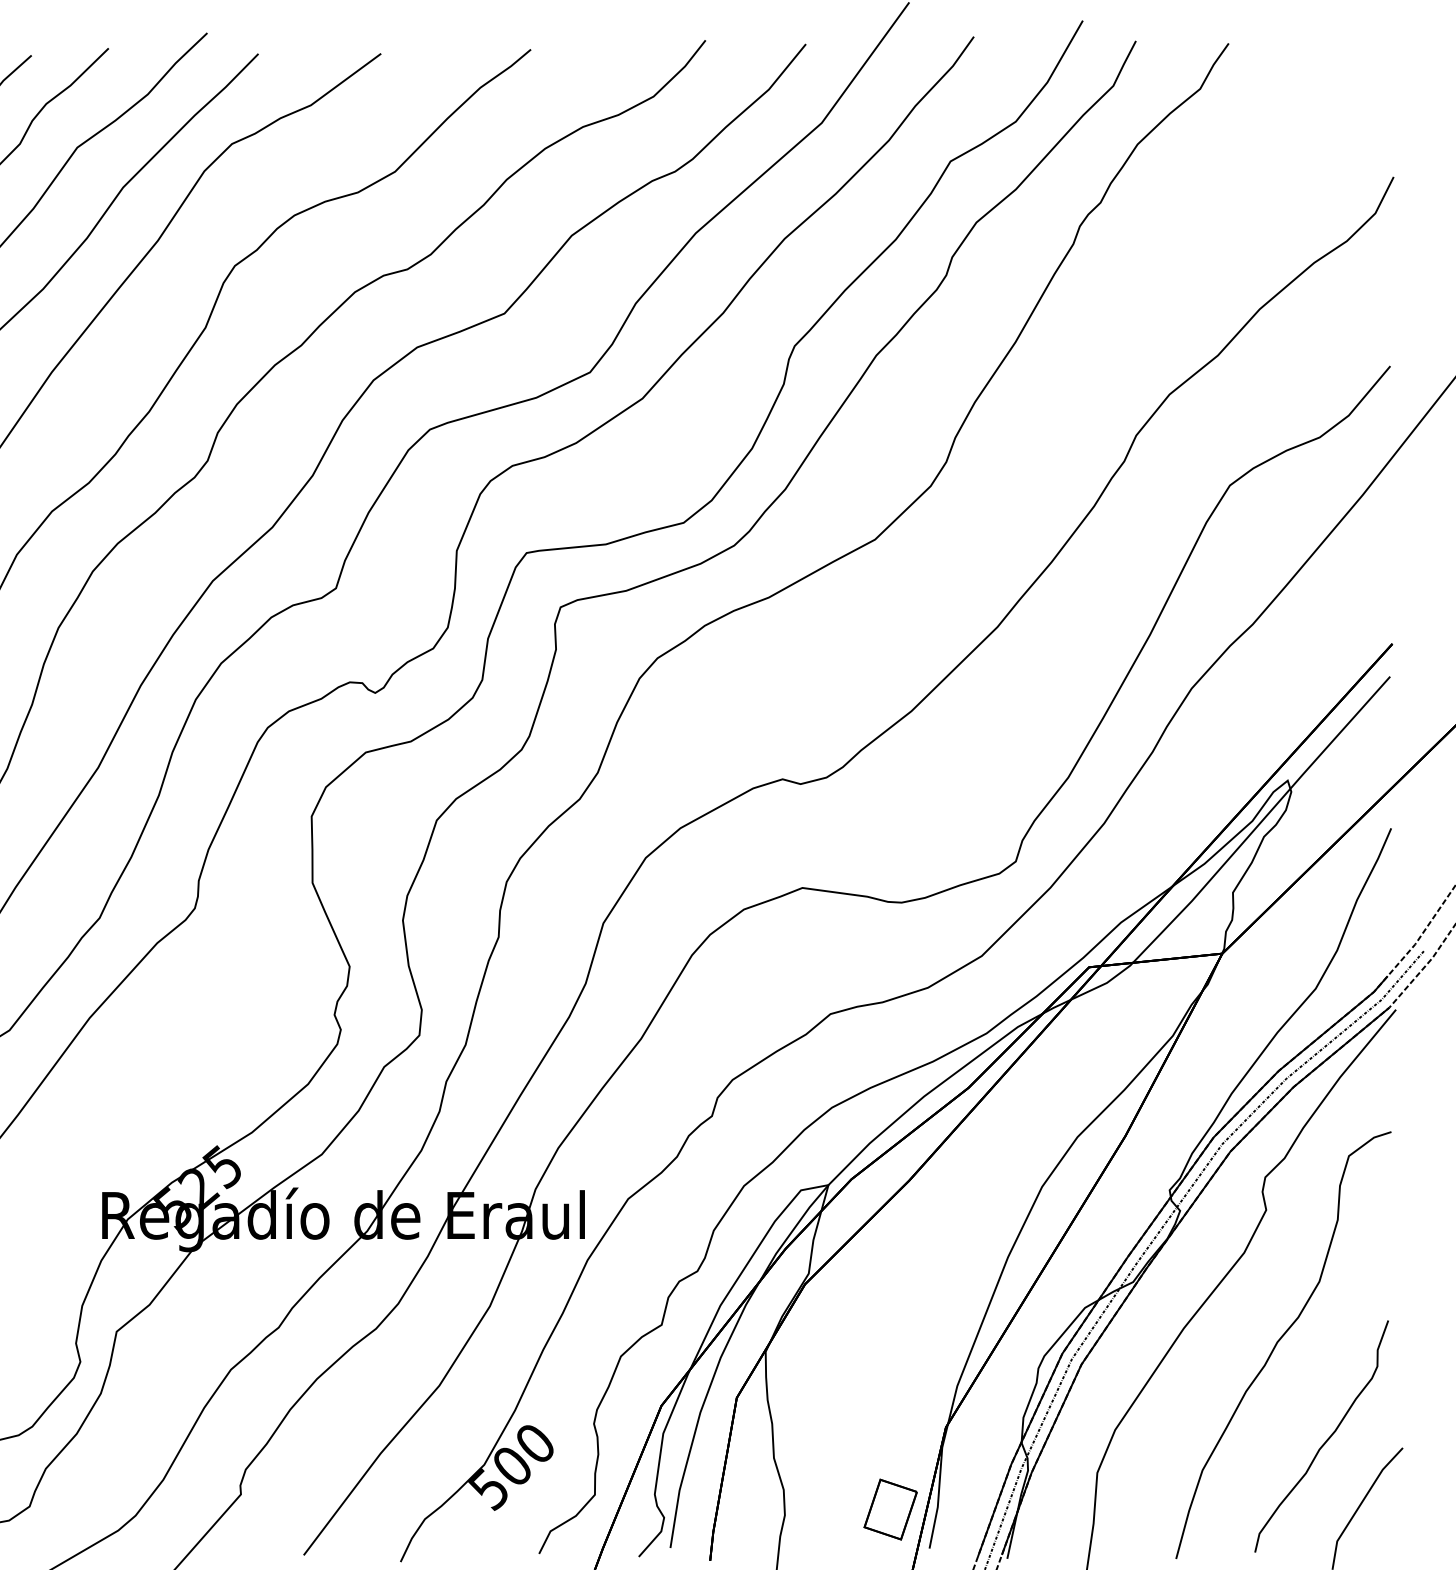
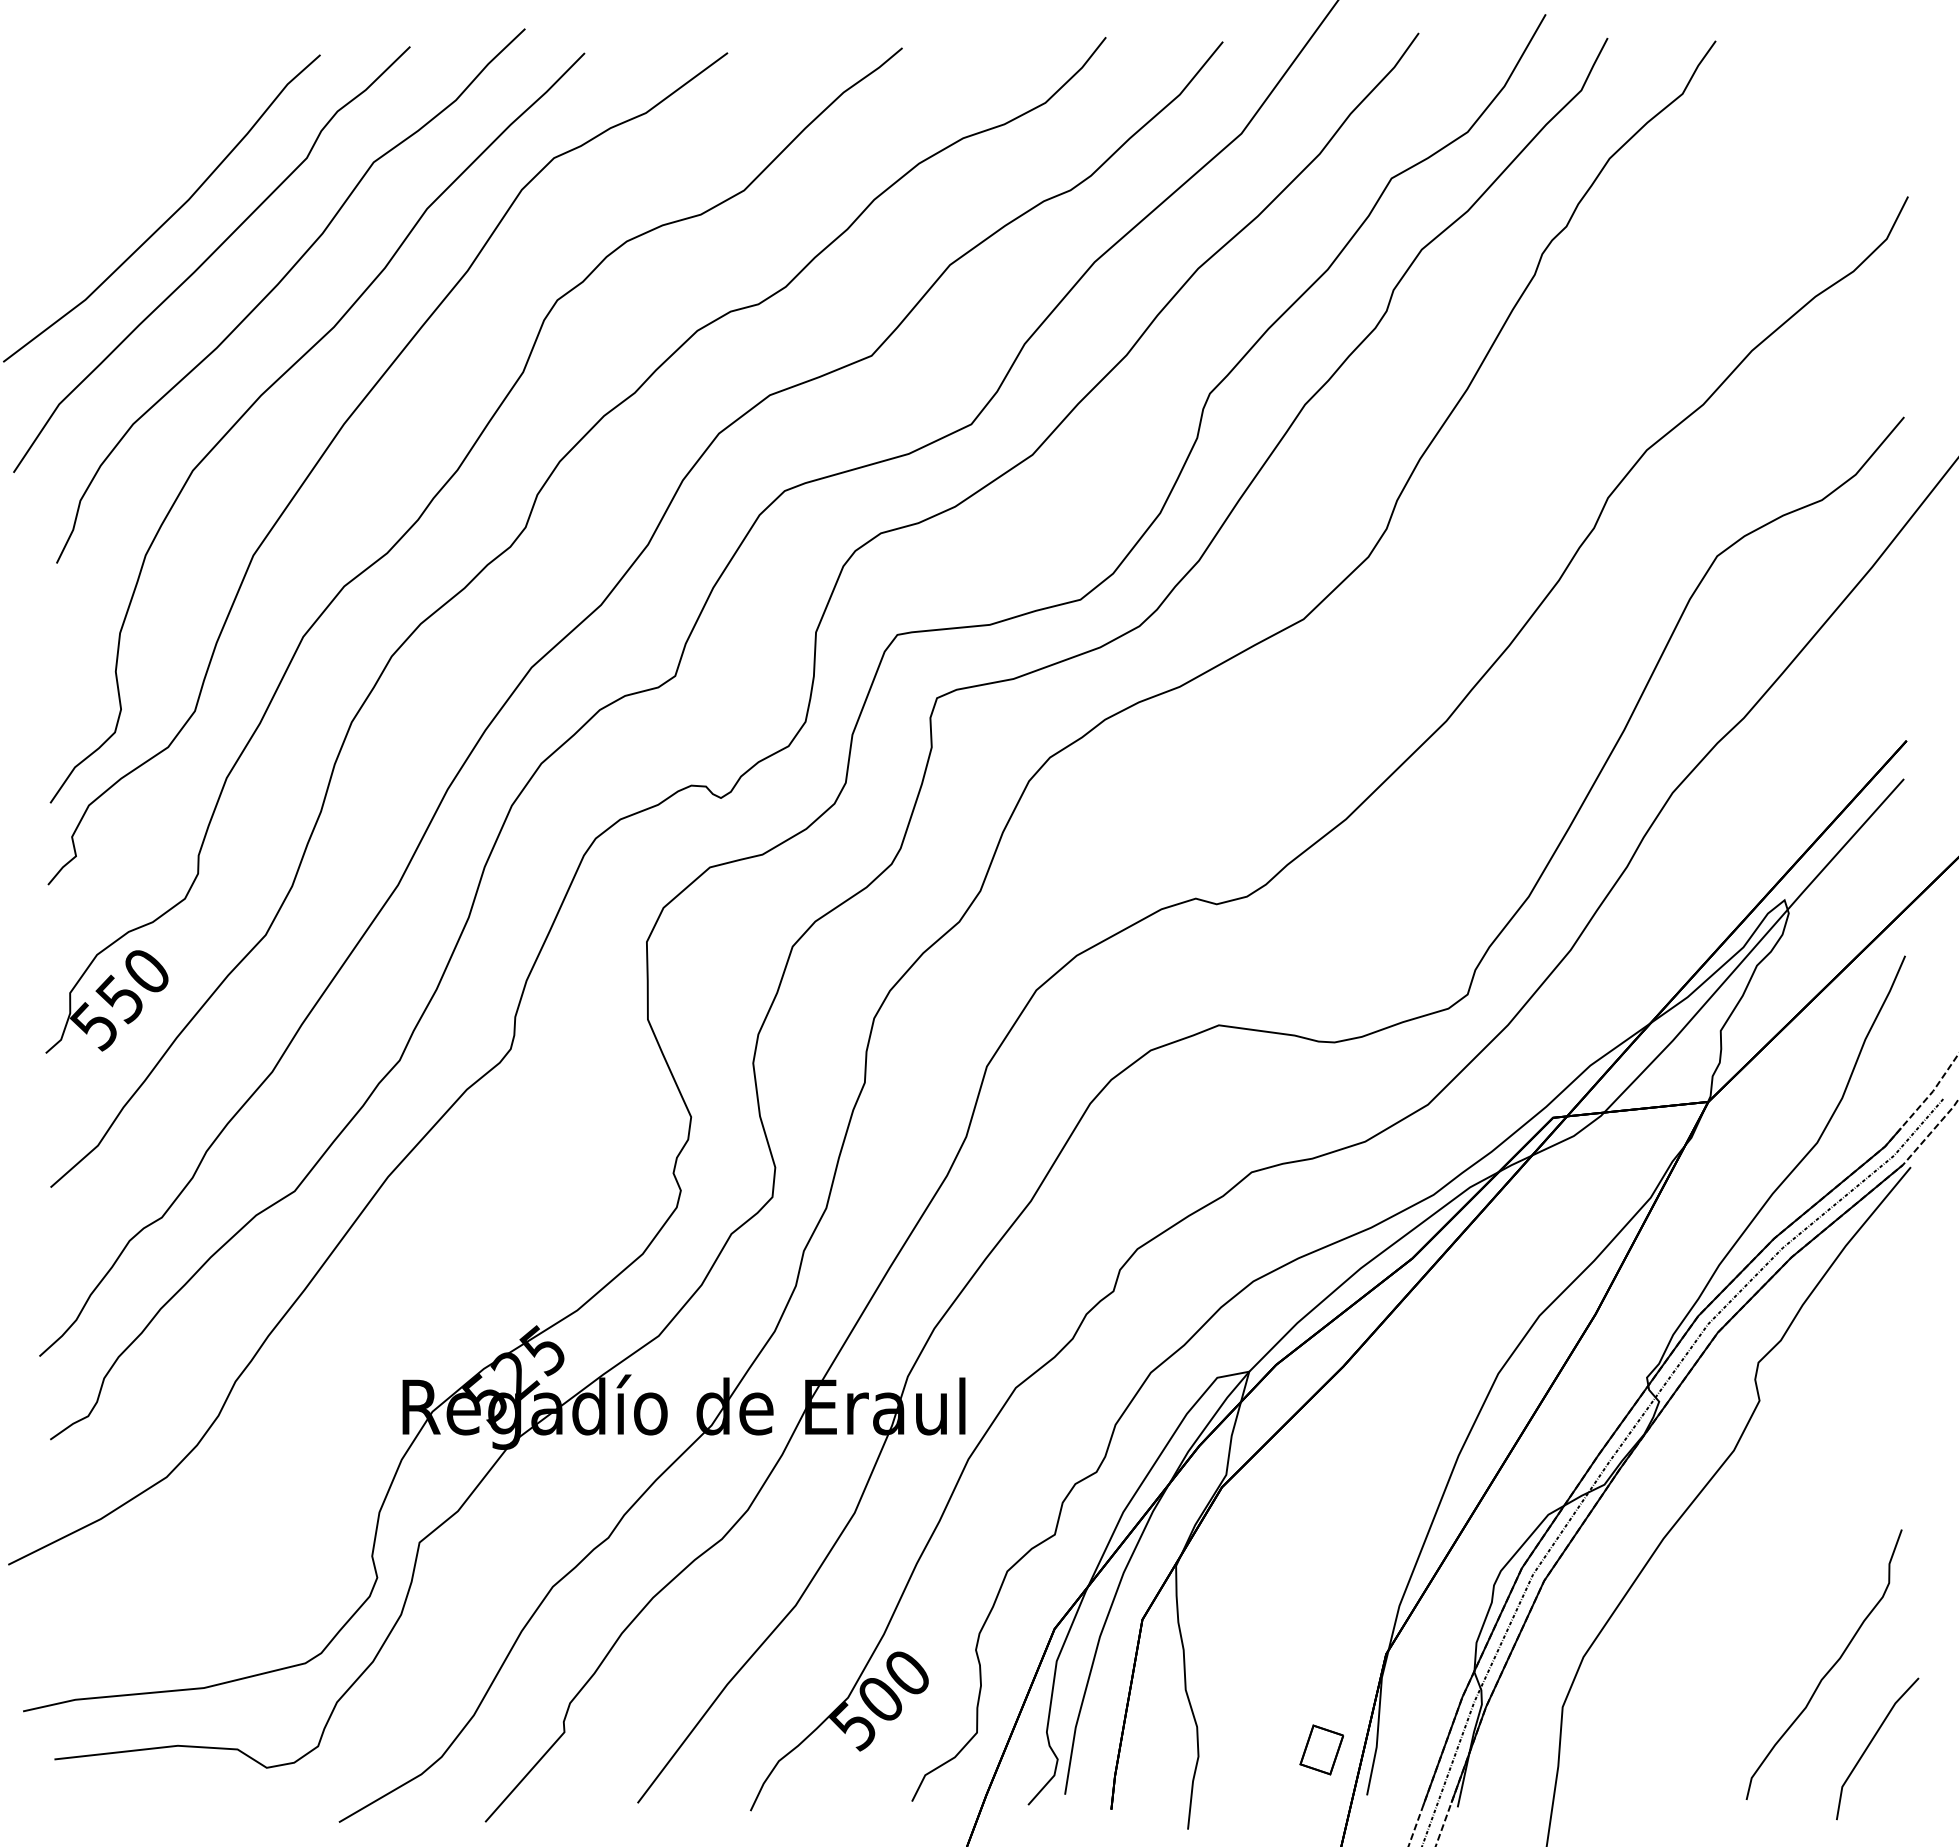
curve: (1279, 1341) -> (1774, 1554), removed
part: (890, 1509) -> (1321, 1749), size x0.7

